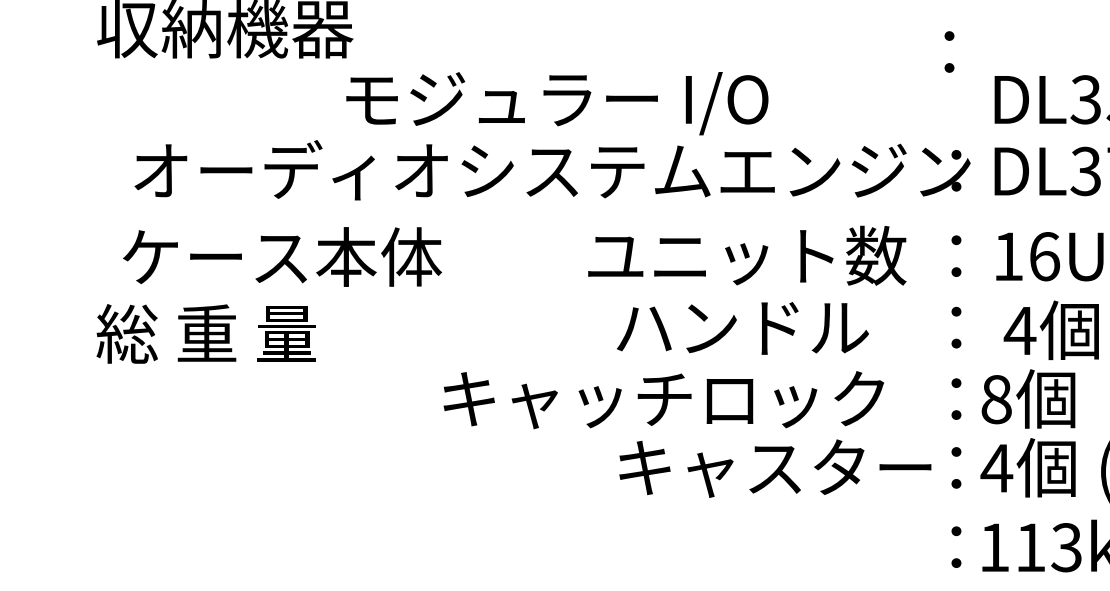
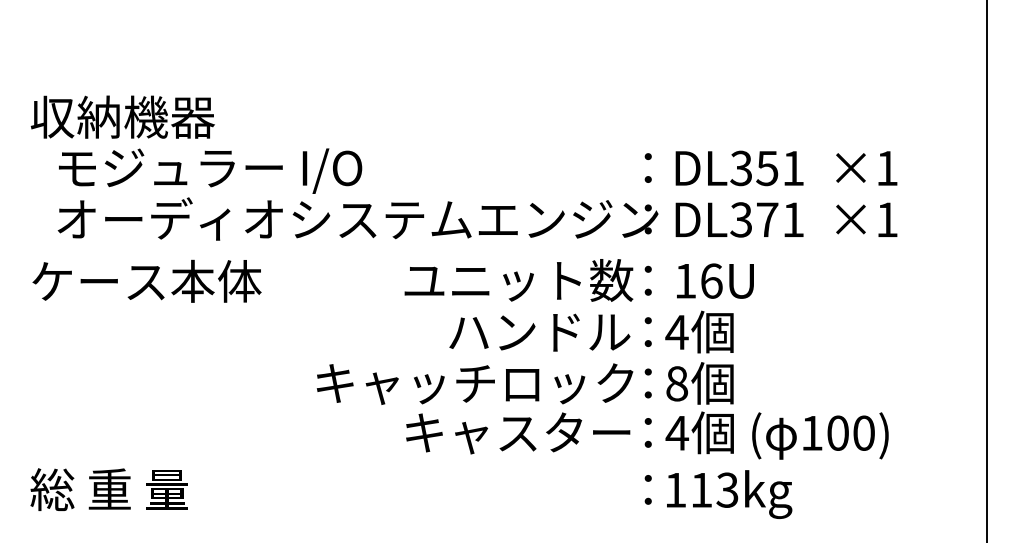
text: (948, 51) -> (647, 167), moved
text: (557, 102) -> (210, 170), moved
text: (281, 255) -> (146, 280), moved
text: (746, 255) -> (518, 280), moved
text: (742, 328) -> (539, 332), moved
text: (1051, 329) -> (699, 331), moved
text: (205, 333) -> (108, 489), moved
text: (663, 399) -> (474, 383), moved

